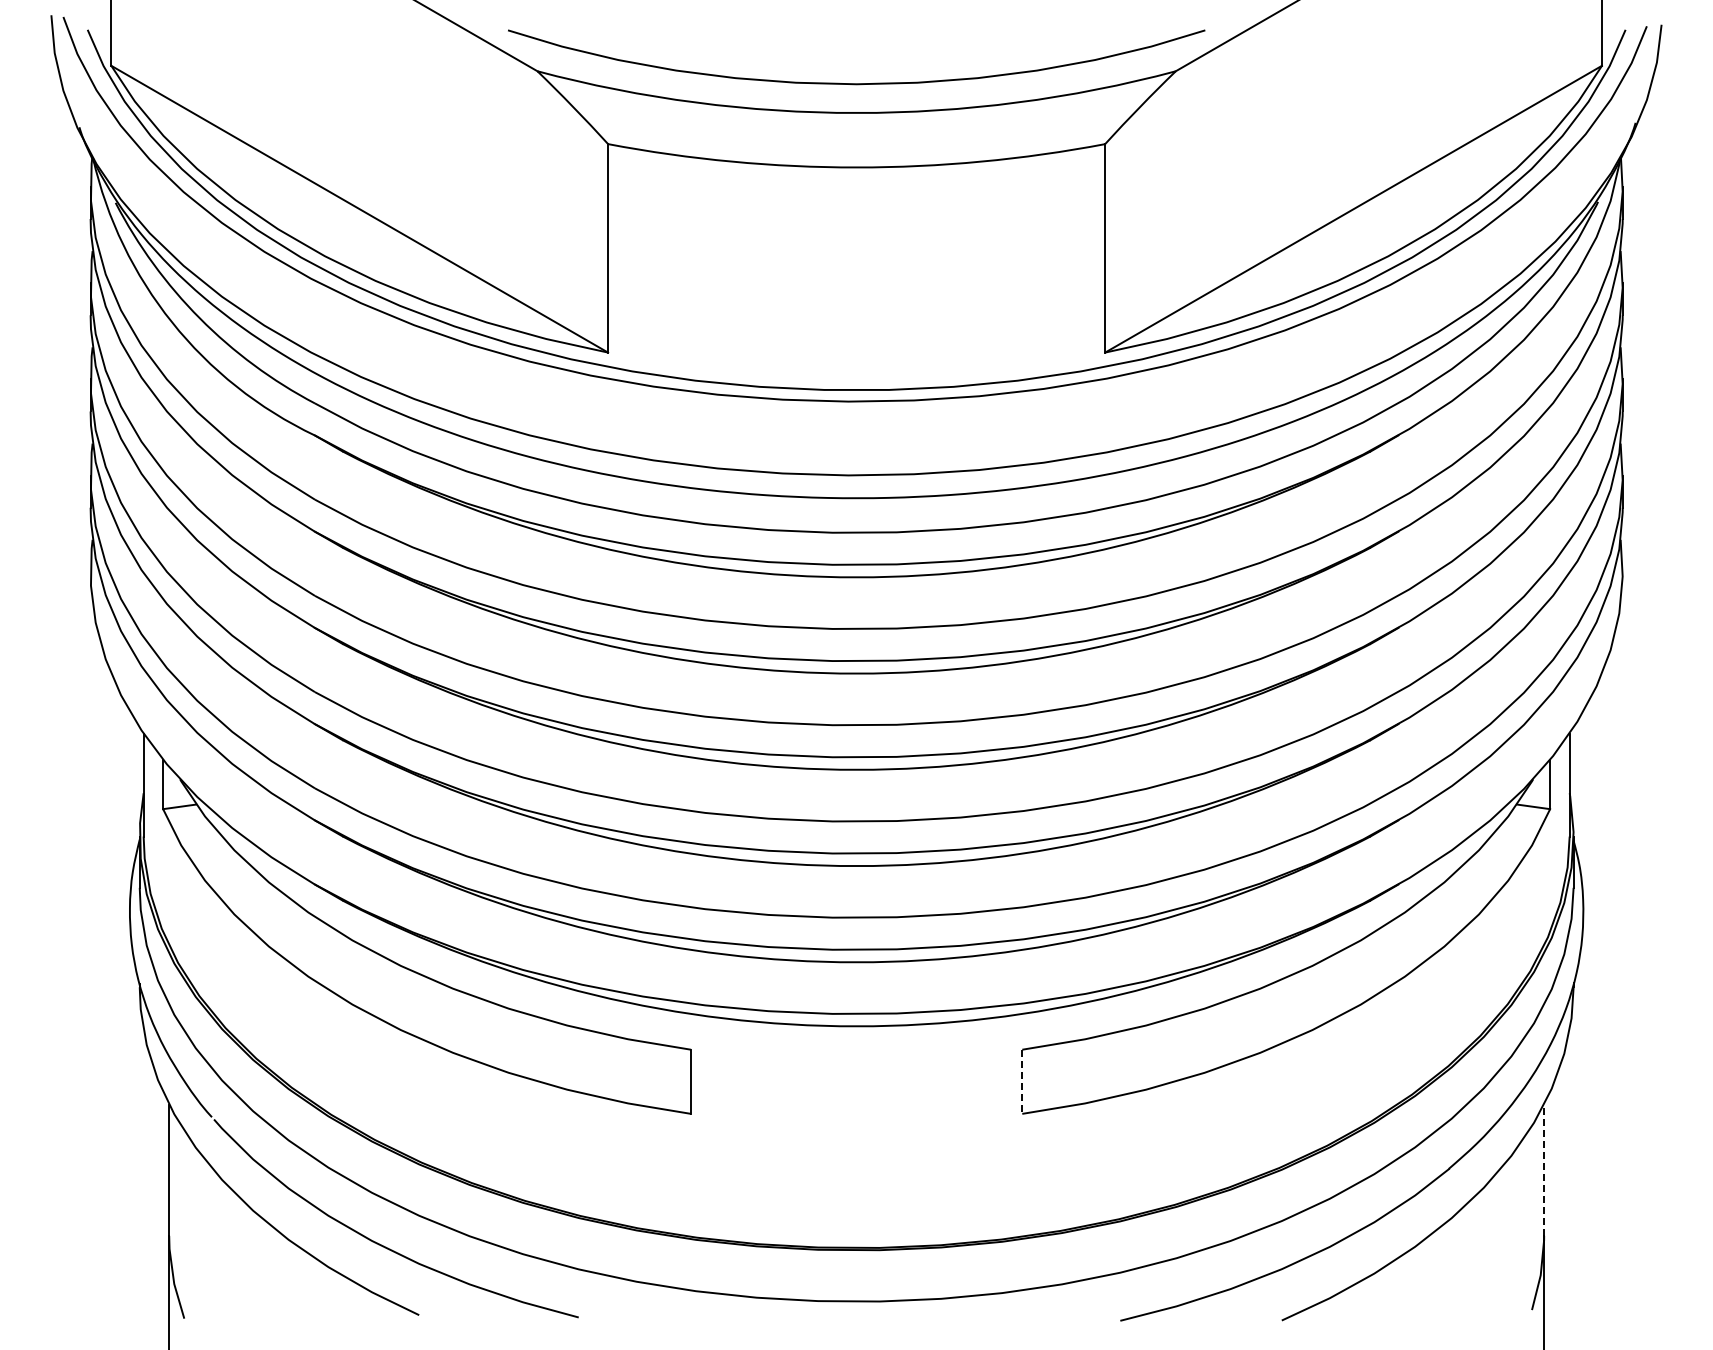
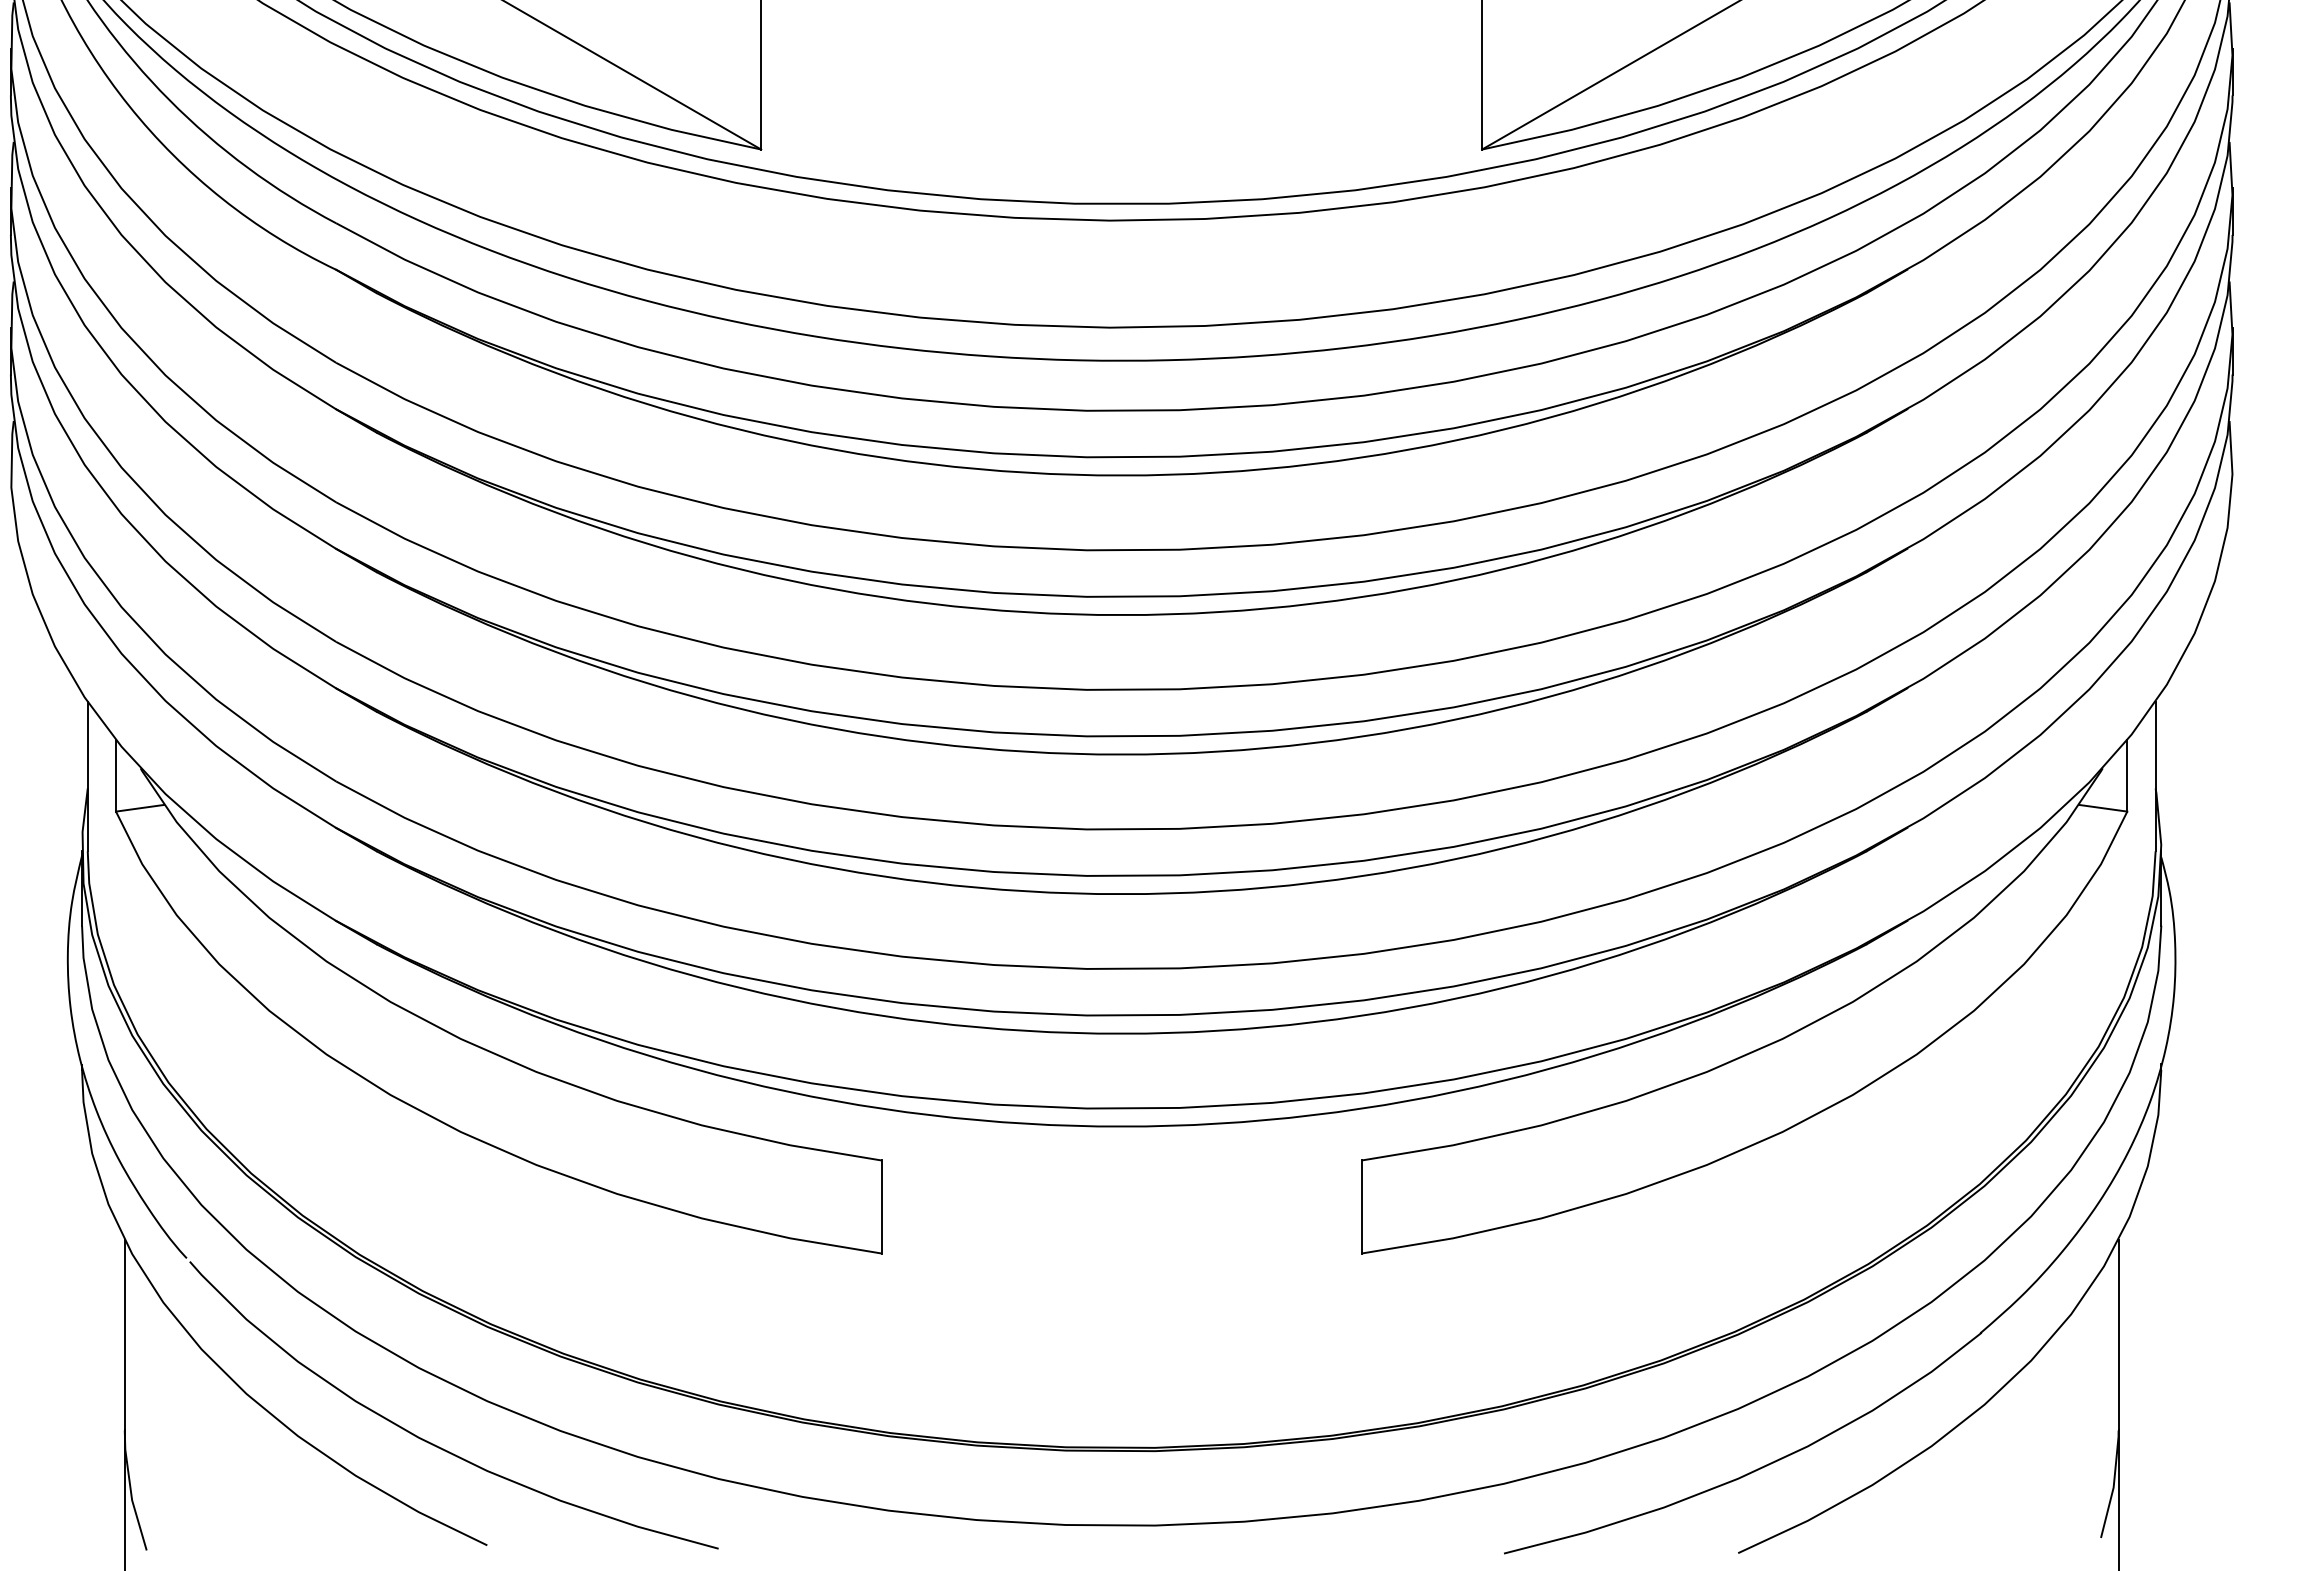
line: (1022, 1082) -> (1362, 1207), dashed -> solid
line: (1544, 1170) -> (2119, 1335), dashed -> solid

